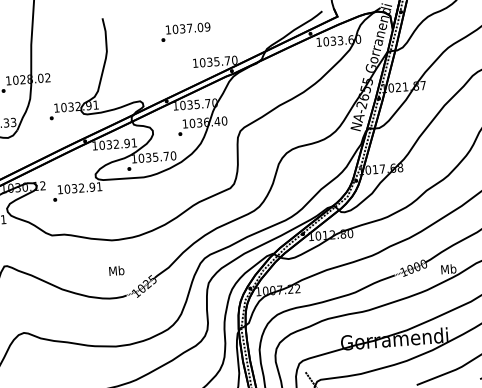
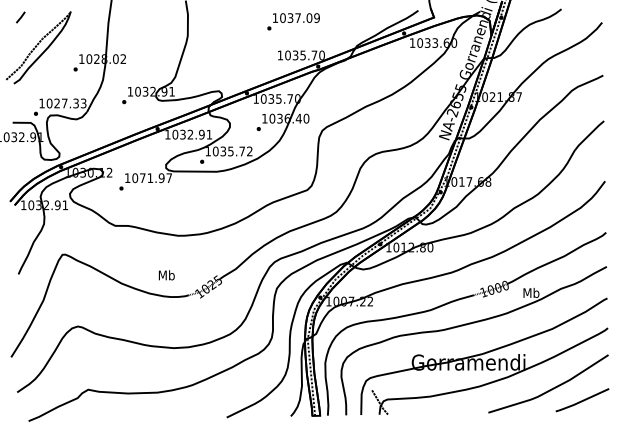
text: (185, 31) -> (293, 21), moved
text: (173, 155) -> (249, 151), 1035.70 -> 1035.72
text: (86, 188) -> (155, 178), 1032.91 -> 1071.97
text: (116, 271) -> (166, 275), moved

